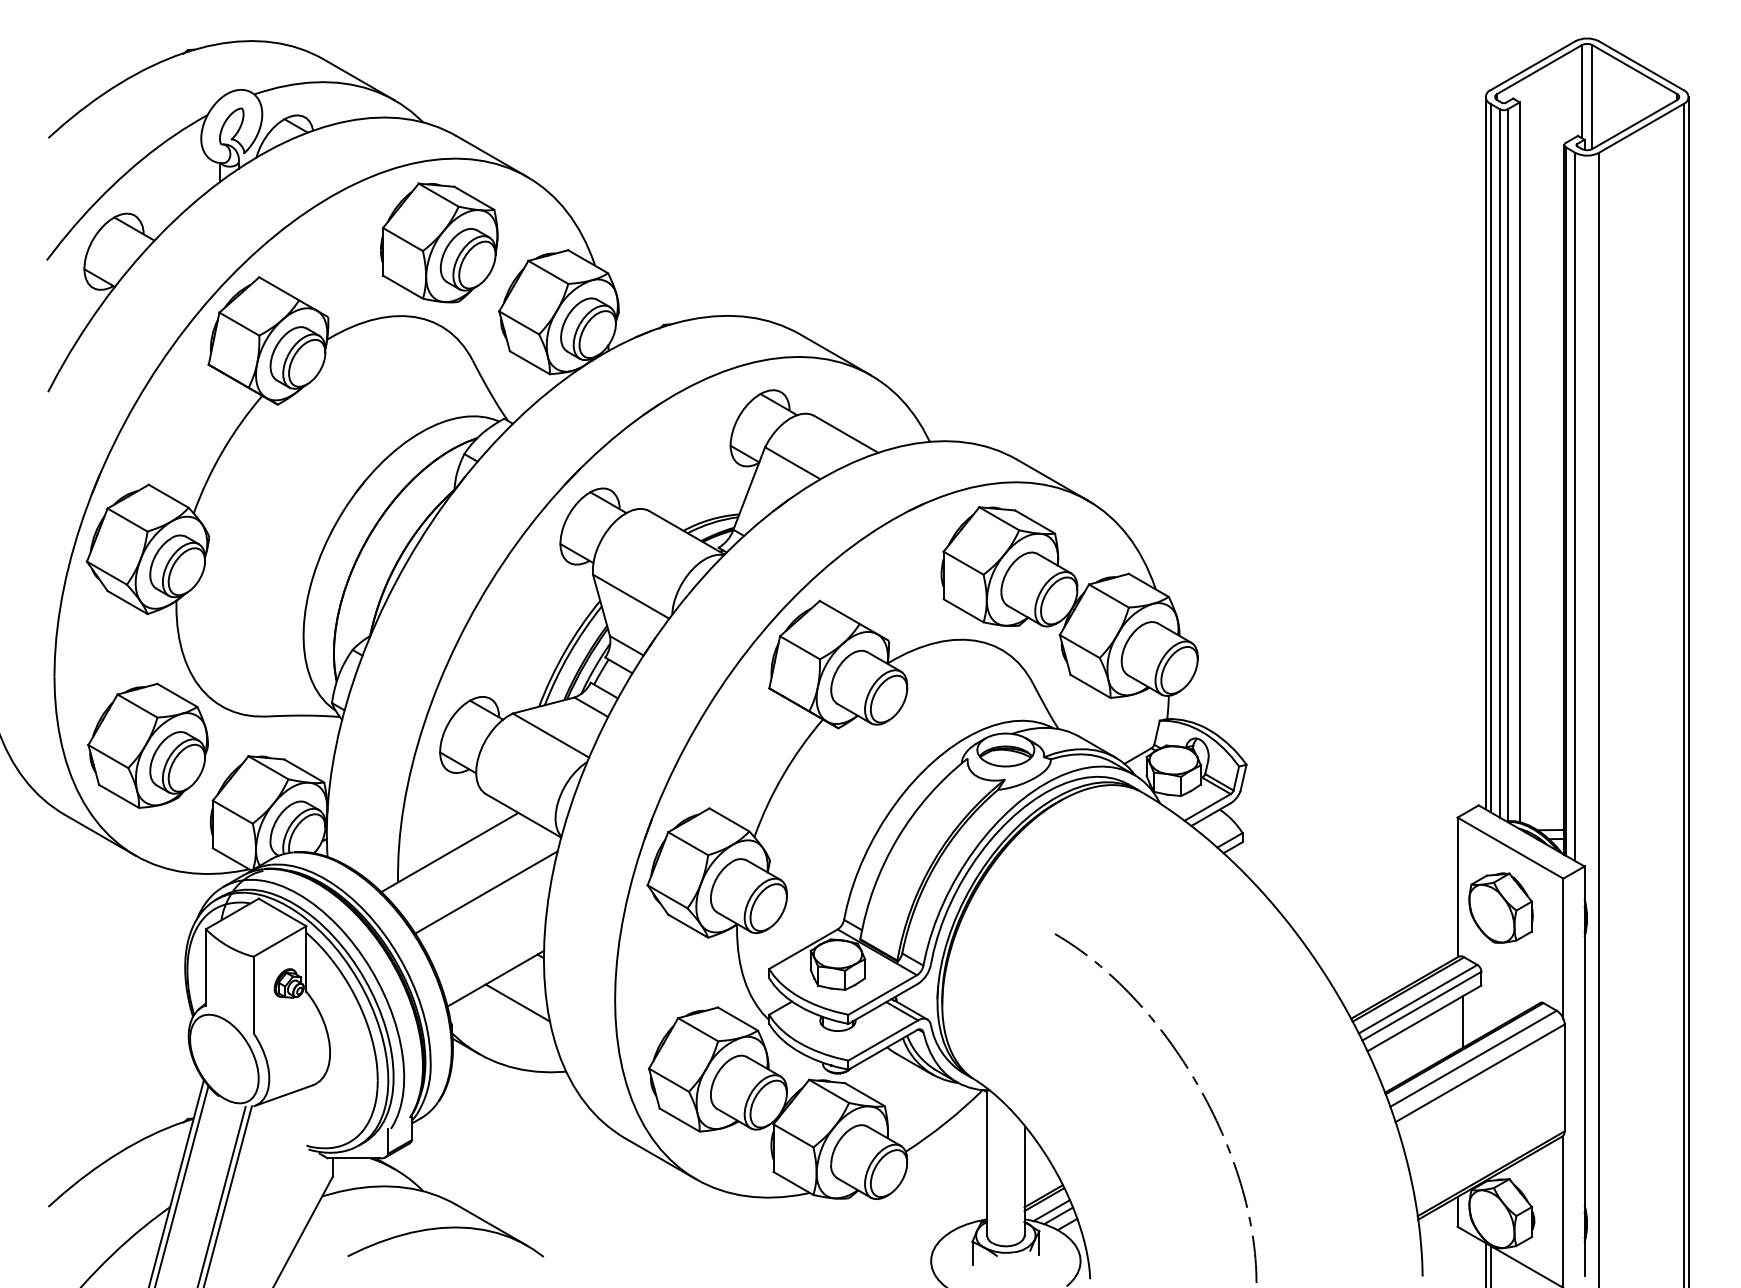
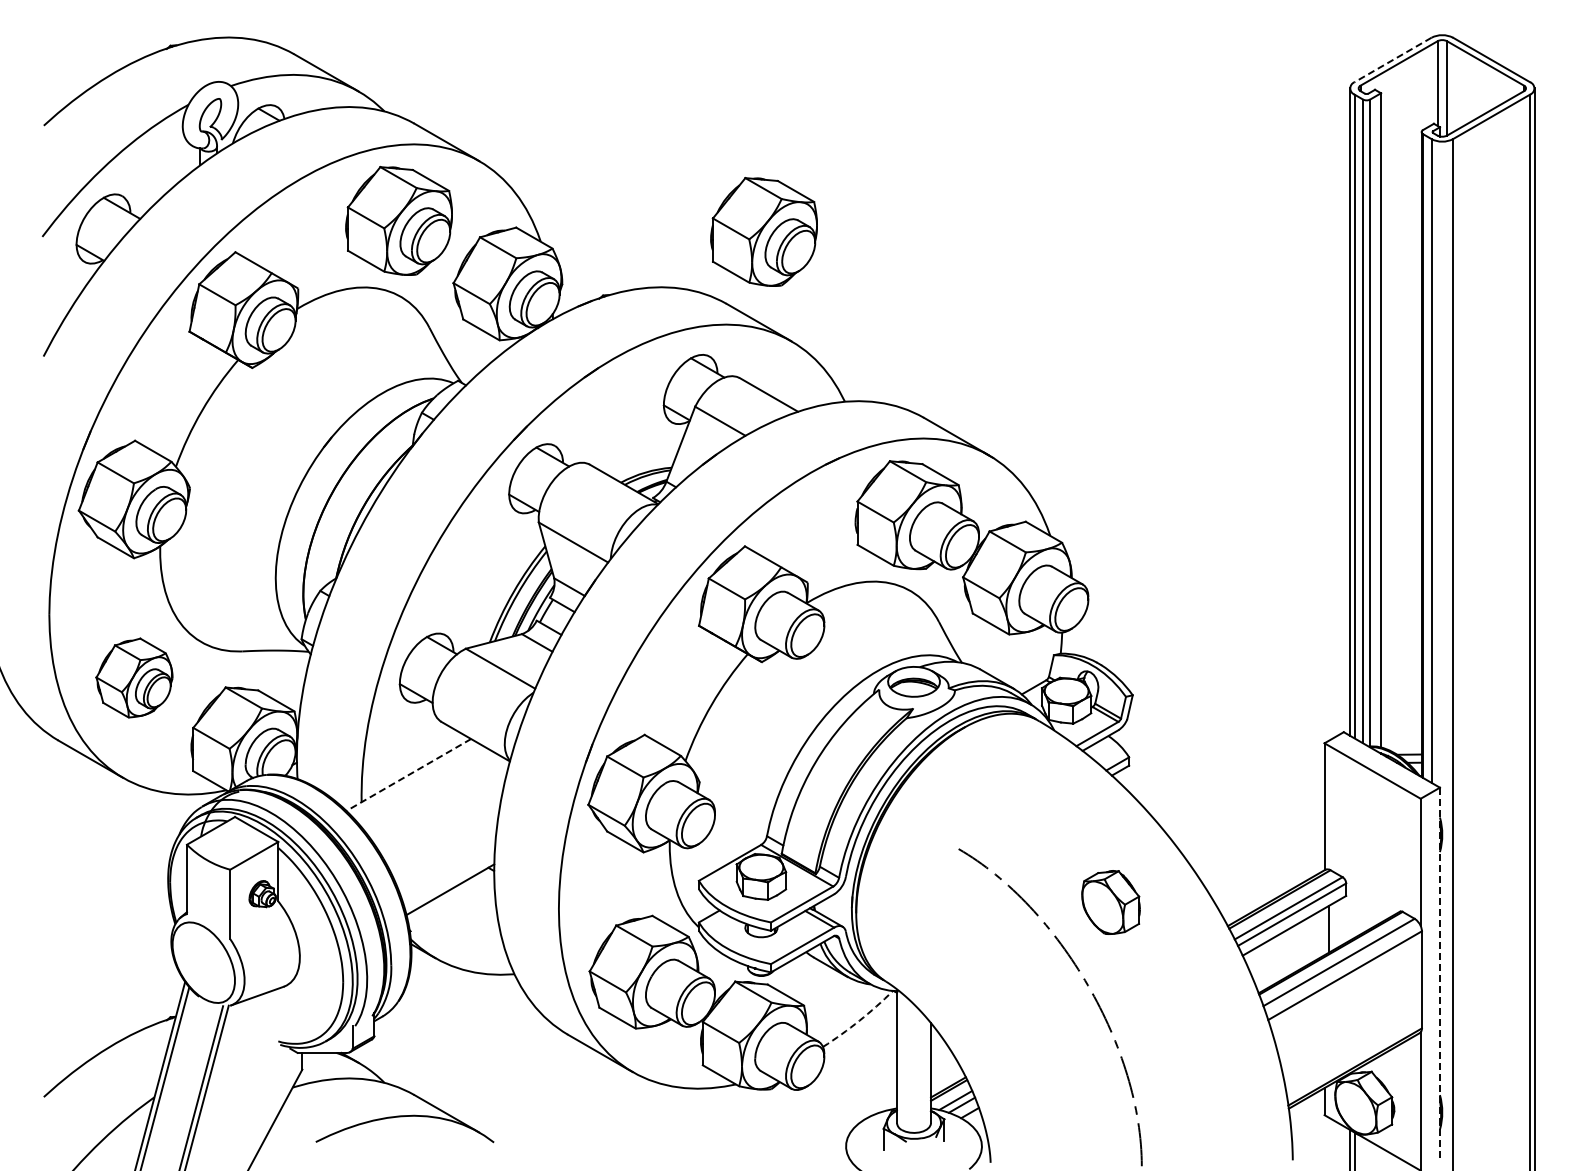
line: (1532, 66) -> (1392, 60), solid -> dashed
part: (840, 254) -> (763, 231), added
part: (148, 745) -> (134, 677), size x0.7
line: (449, 853) -> (408, 775), solid -> dashed
line: (485, 892) -> (441, 811), removed
part: (1500, 908) -> (1110, 902), moved
line: (517, 1002) -> (470, 911), removed
line: (1584, 1070) -> (1439, 973), solid -> dashed
arc: (945, 1122) -> (859, 1020), solid -> dashed

